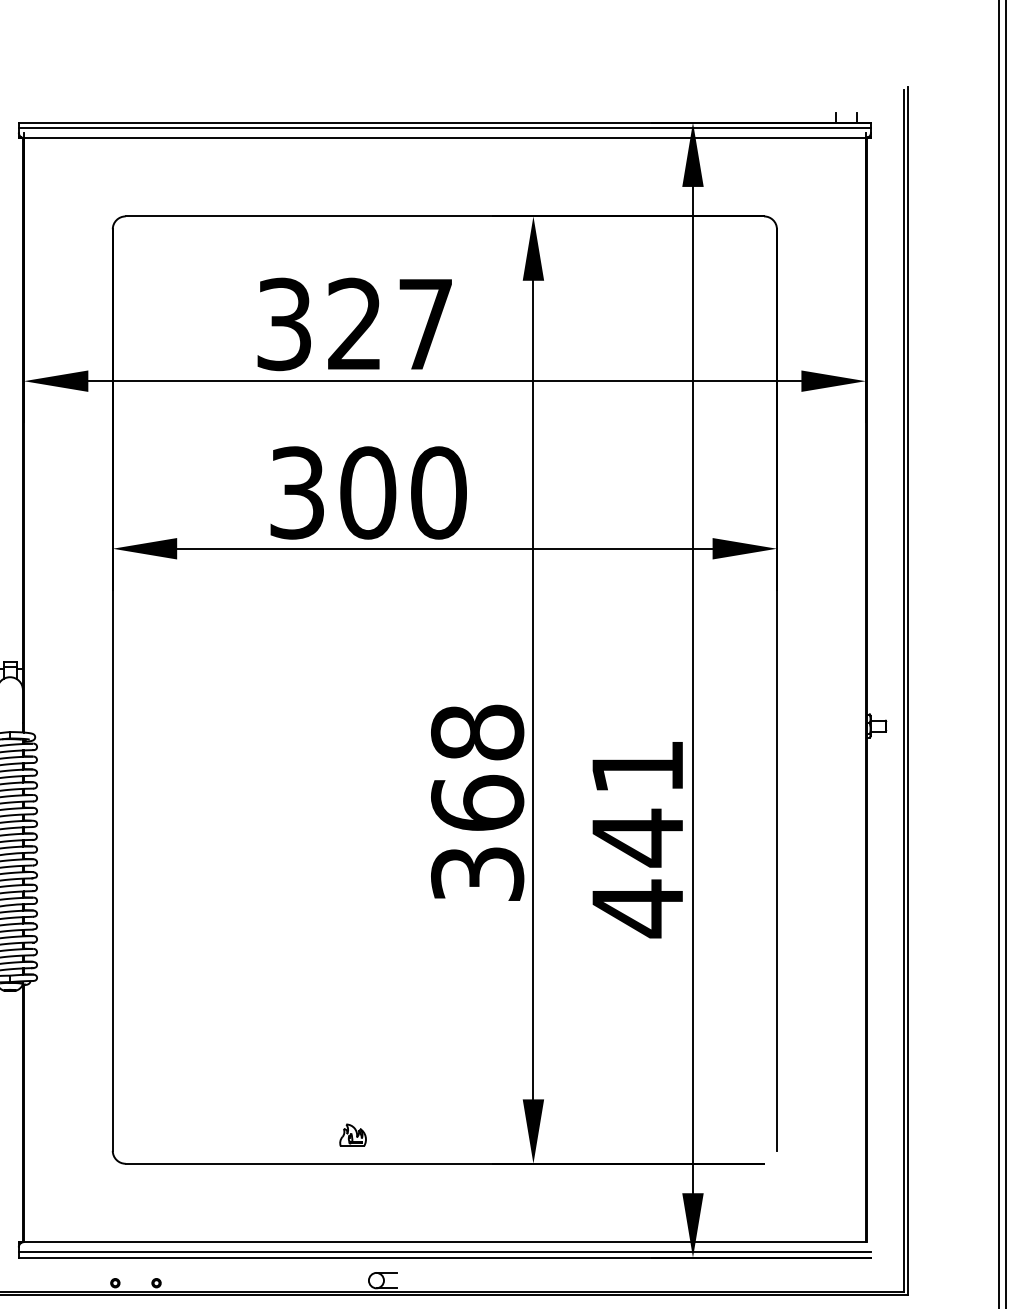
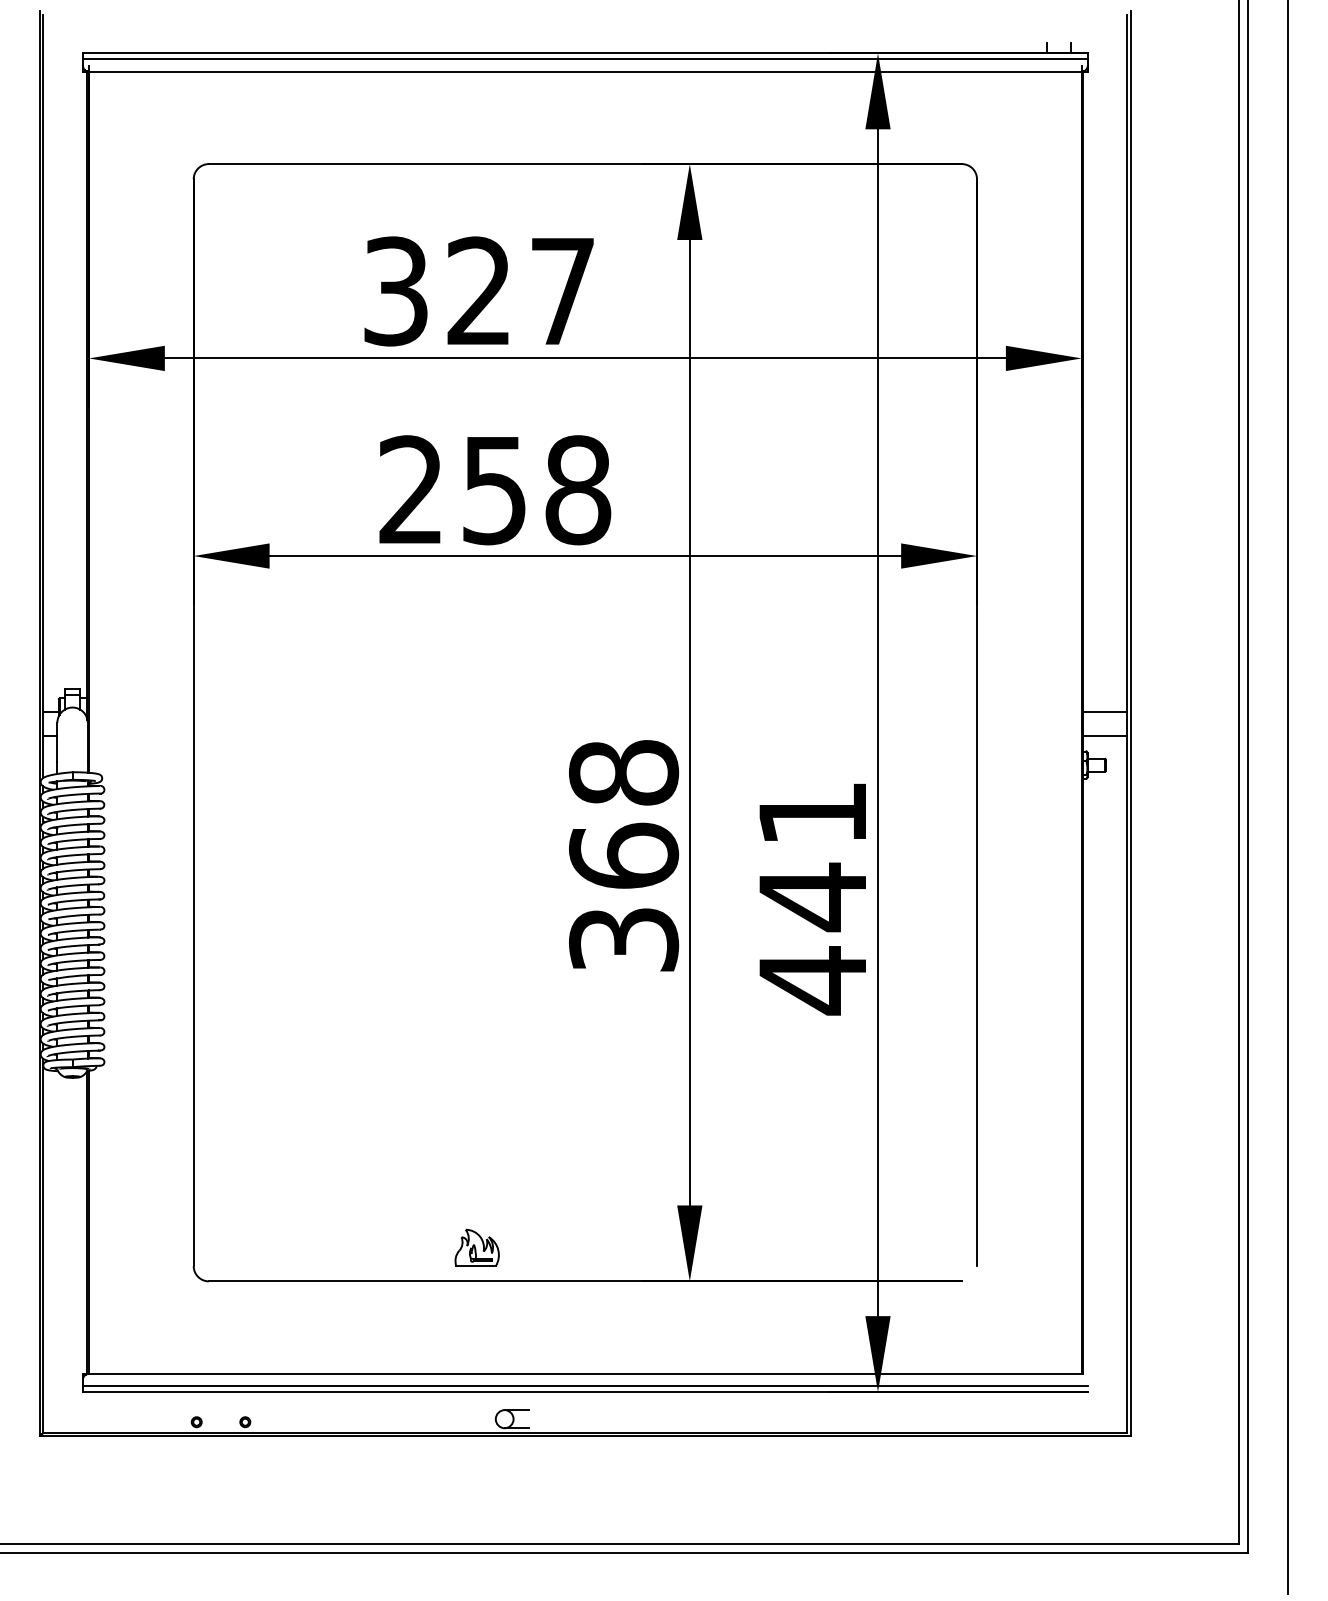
text: (368, 493) -> (495, 490), 300 -> 258
line: (885, 680) -> (1105, 711), added
line: (885, 701) -> (1105, 736), added
part: (352, 1135) -> (476, 1247), size x1.43

